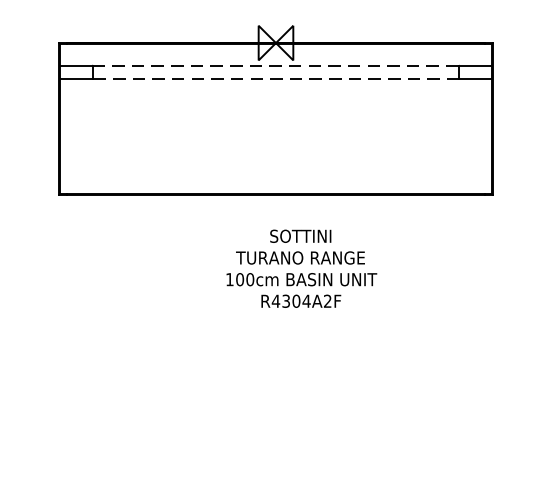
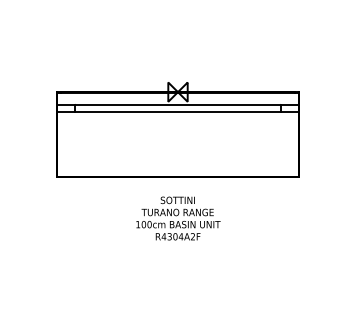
line: (276, 65) -> (178, 104), dashed -> solid
line: (276, 79) -> (178, 112), dashed -> solid
text: (301, 268) -> (178, 218), moved

